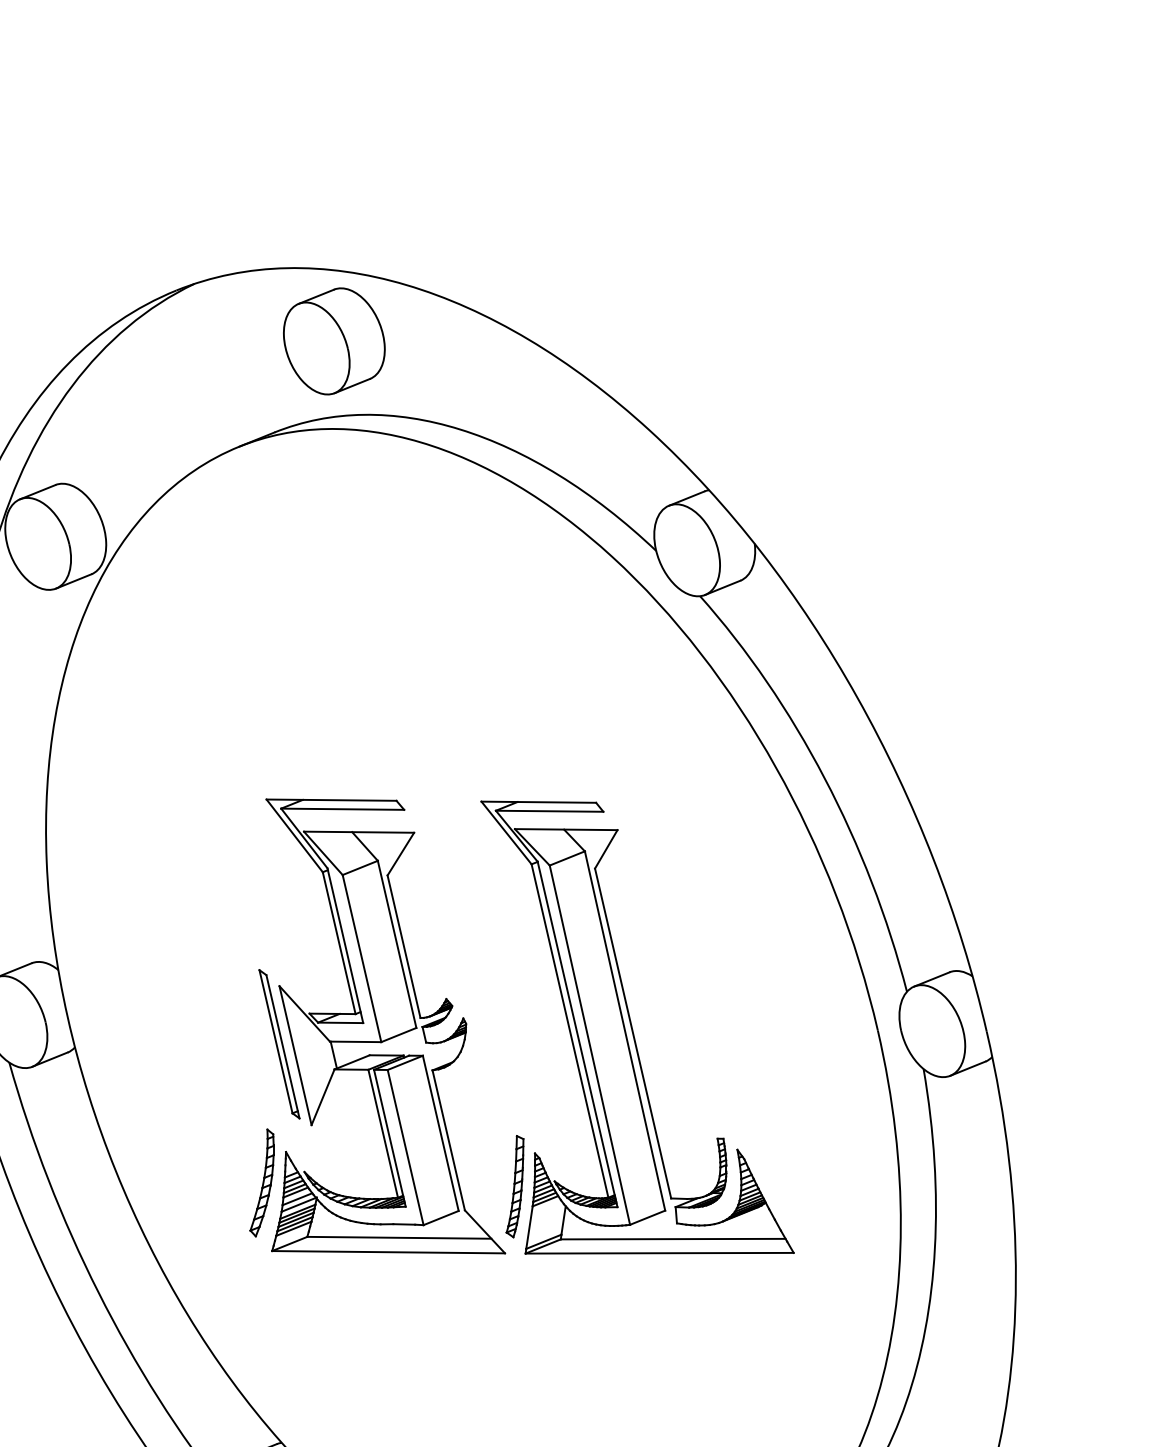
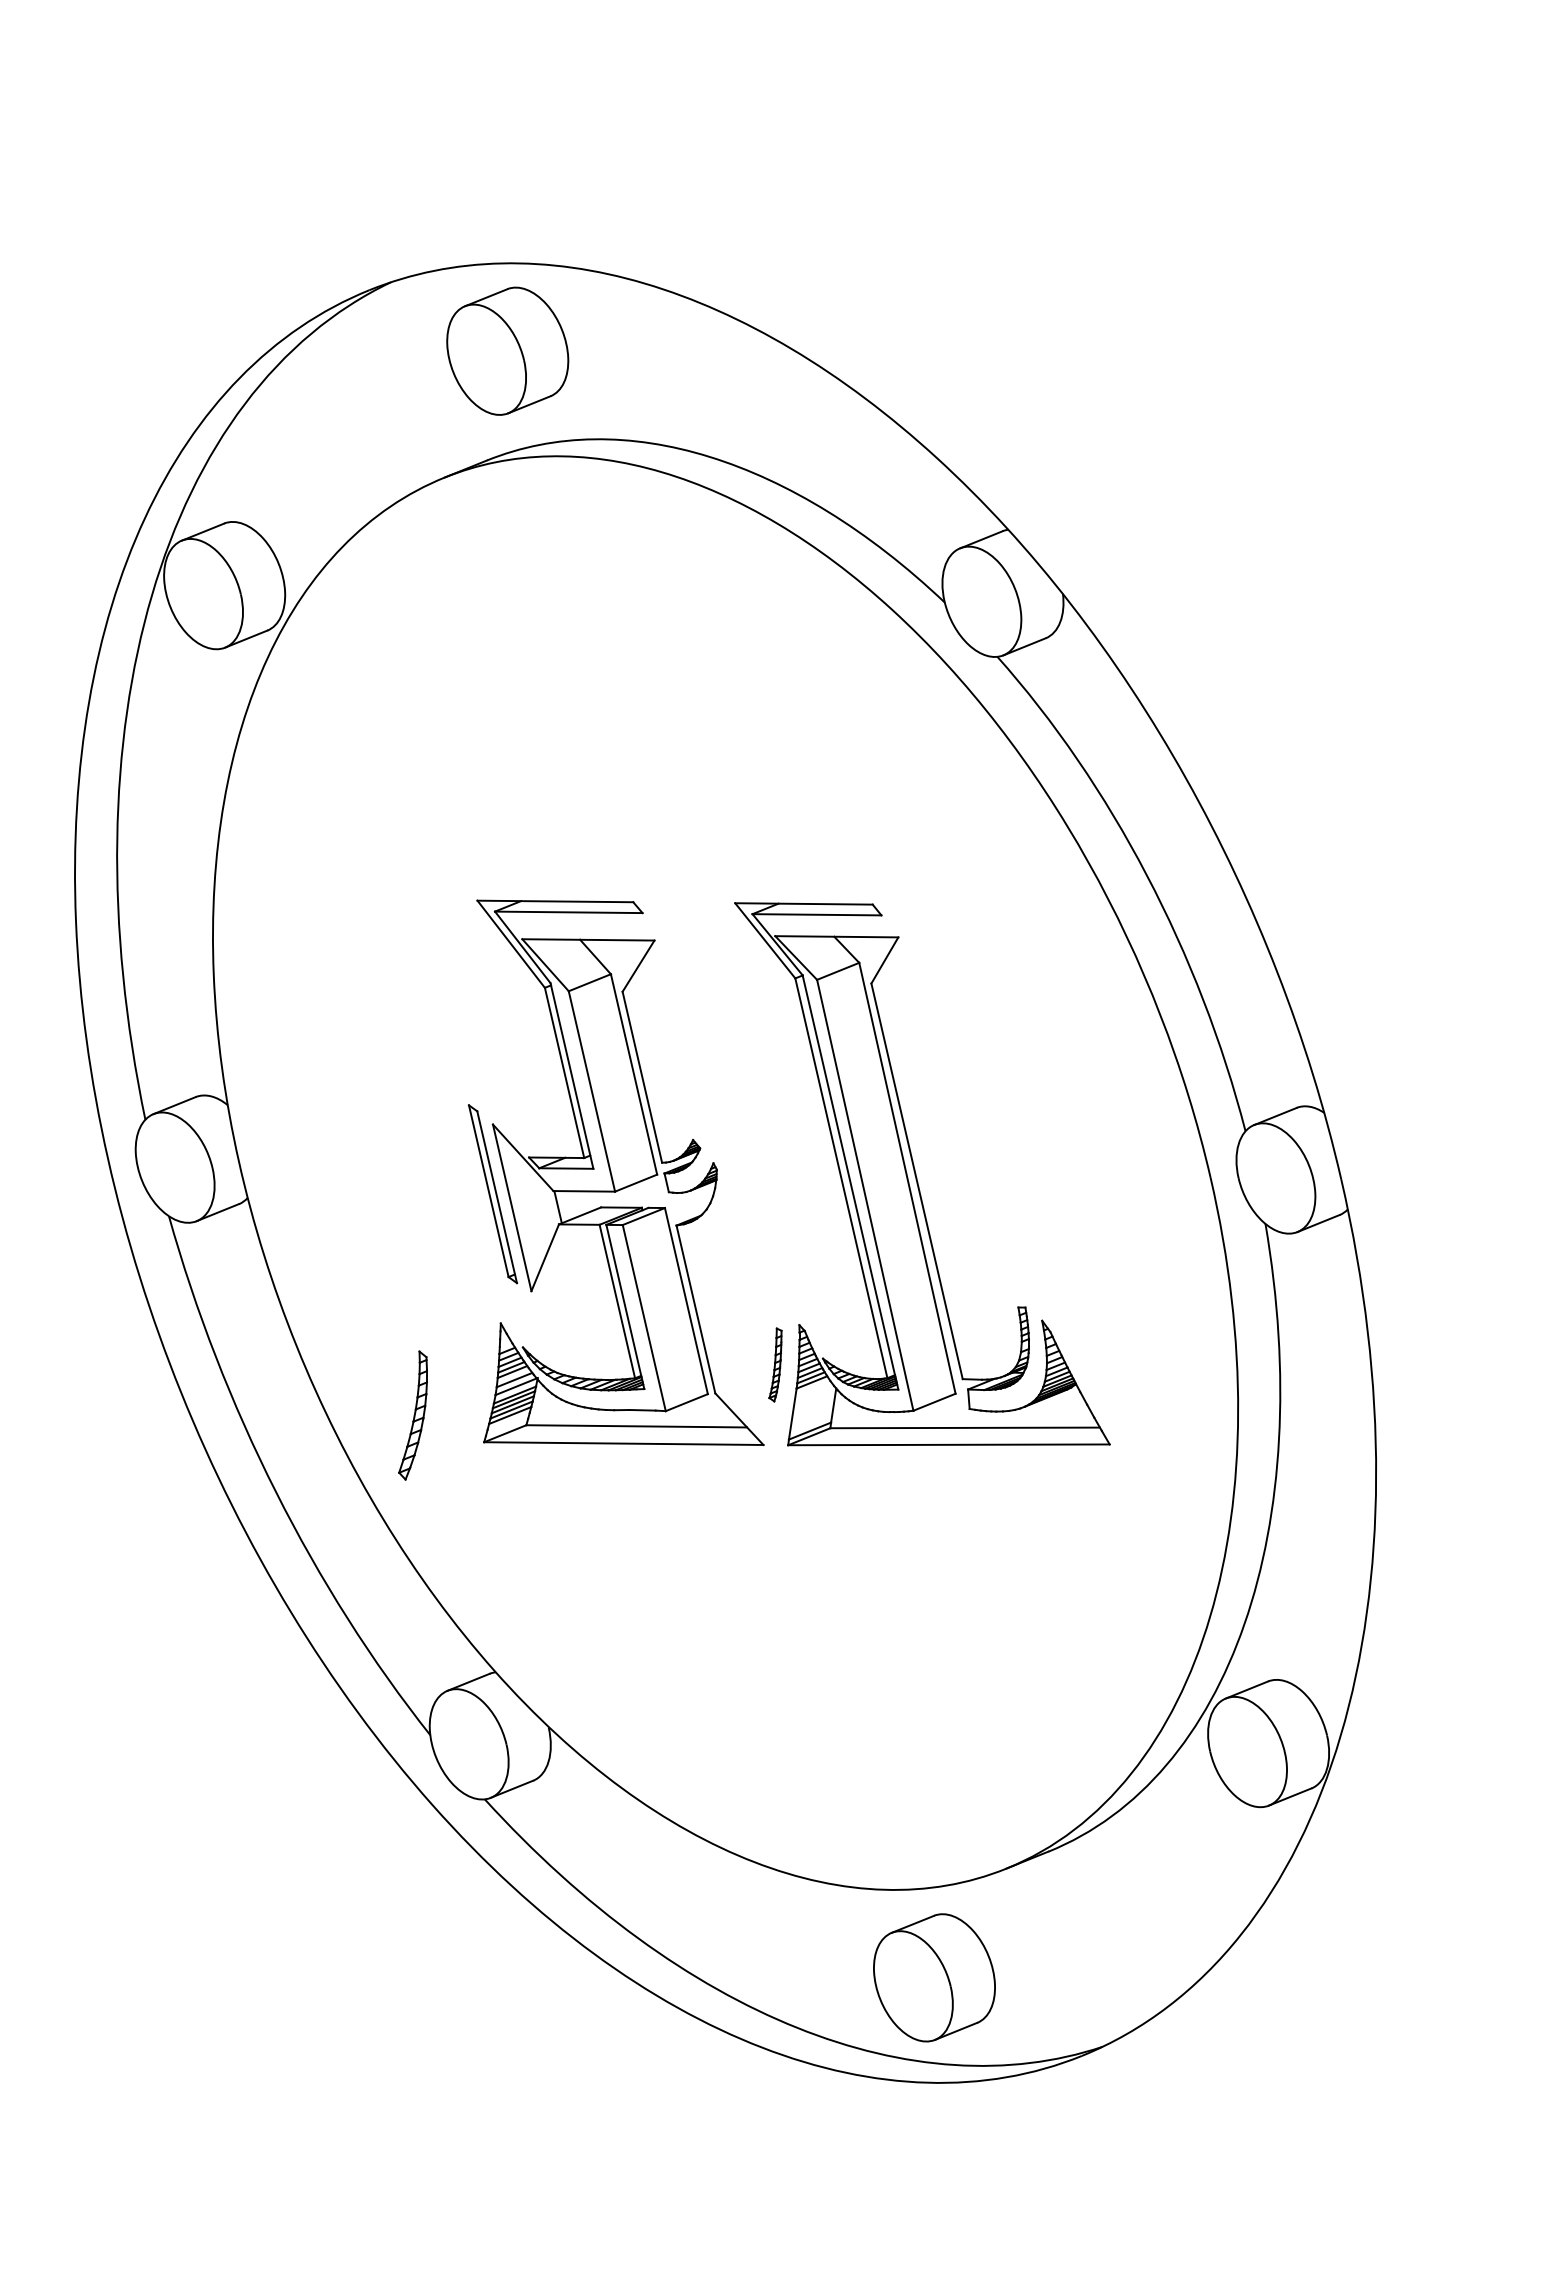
part: (334, 340) -> (507, 350), moved
part: (261, 1182) -> (412, 1415), moved
part: (515, 1186) -> (775, 1364), size x0.6

